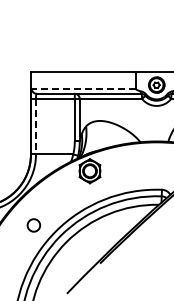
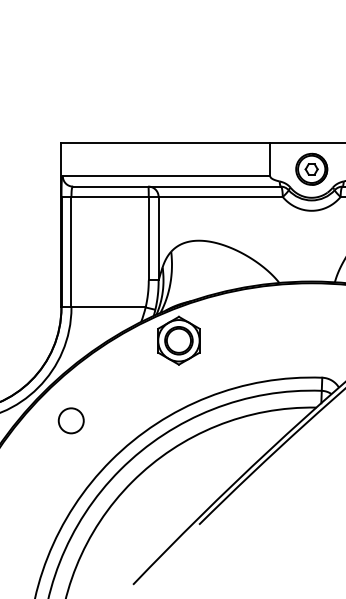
line: (83, 88) -> (166, 176), dashed -> solid
line: (36, 126) -> (72, 251), dashed -> solid
circle: (33, 225) -> (70, 420), moved

